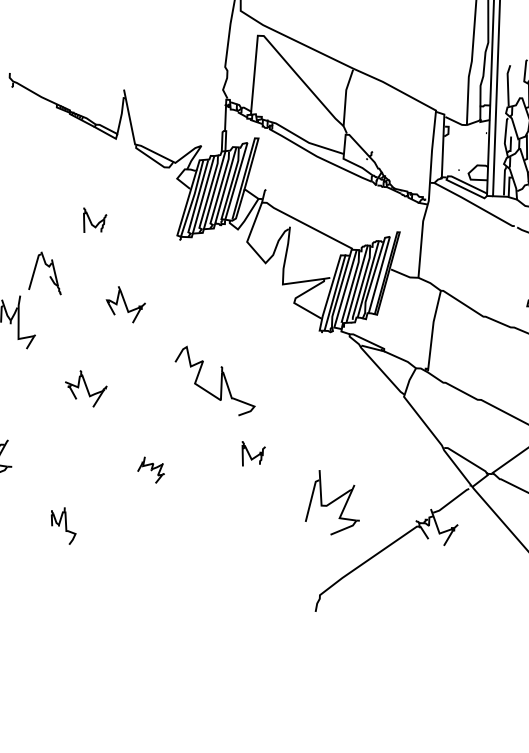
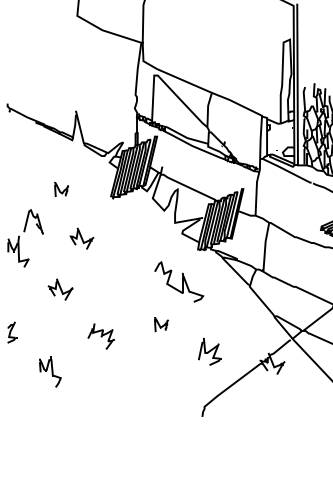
part: (215, 380) -> (179, 281), moved
part: (150, 470) -> (100, 336), size x1.67
part: (331, 502) -> (209, 351), size x0.71
part: (63, 525) -> (50, 371), size x1.43

